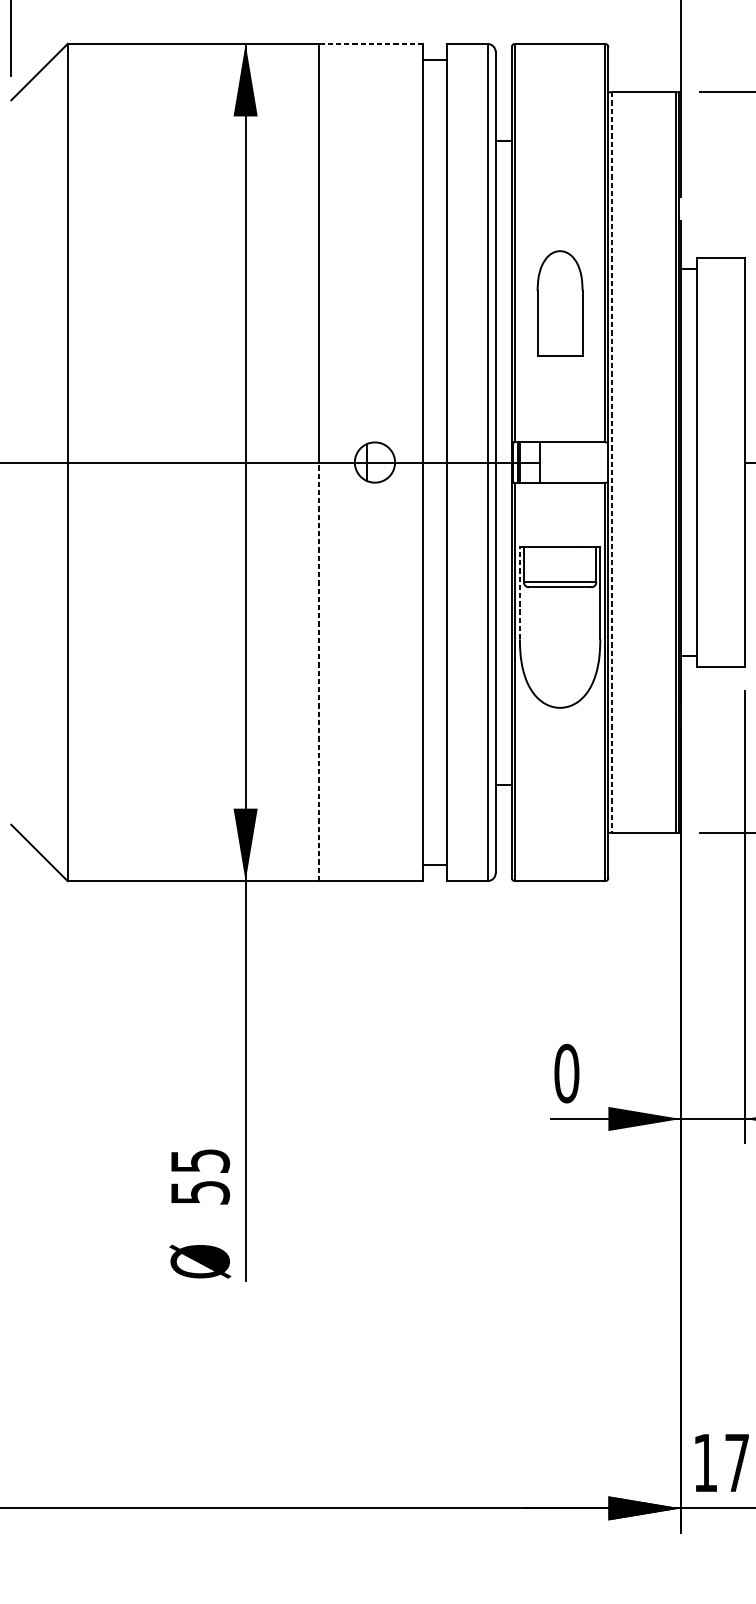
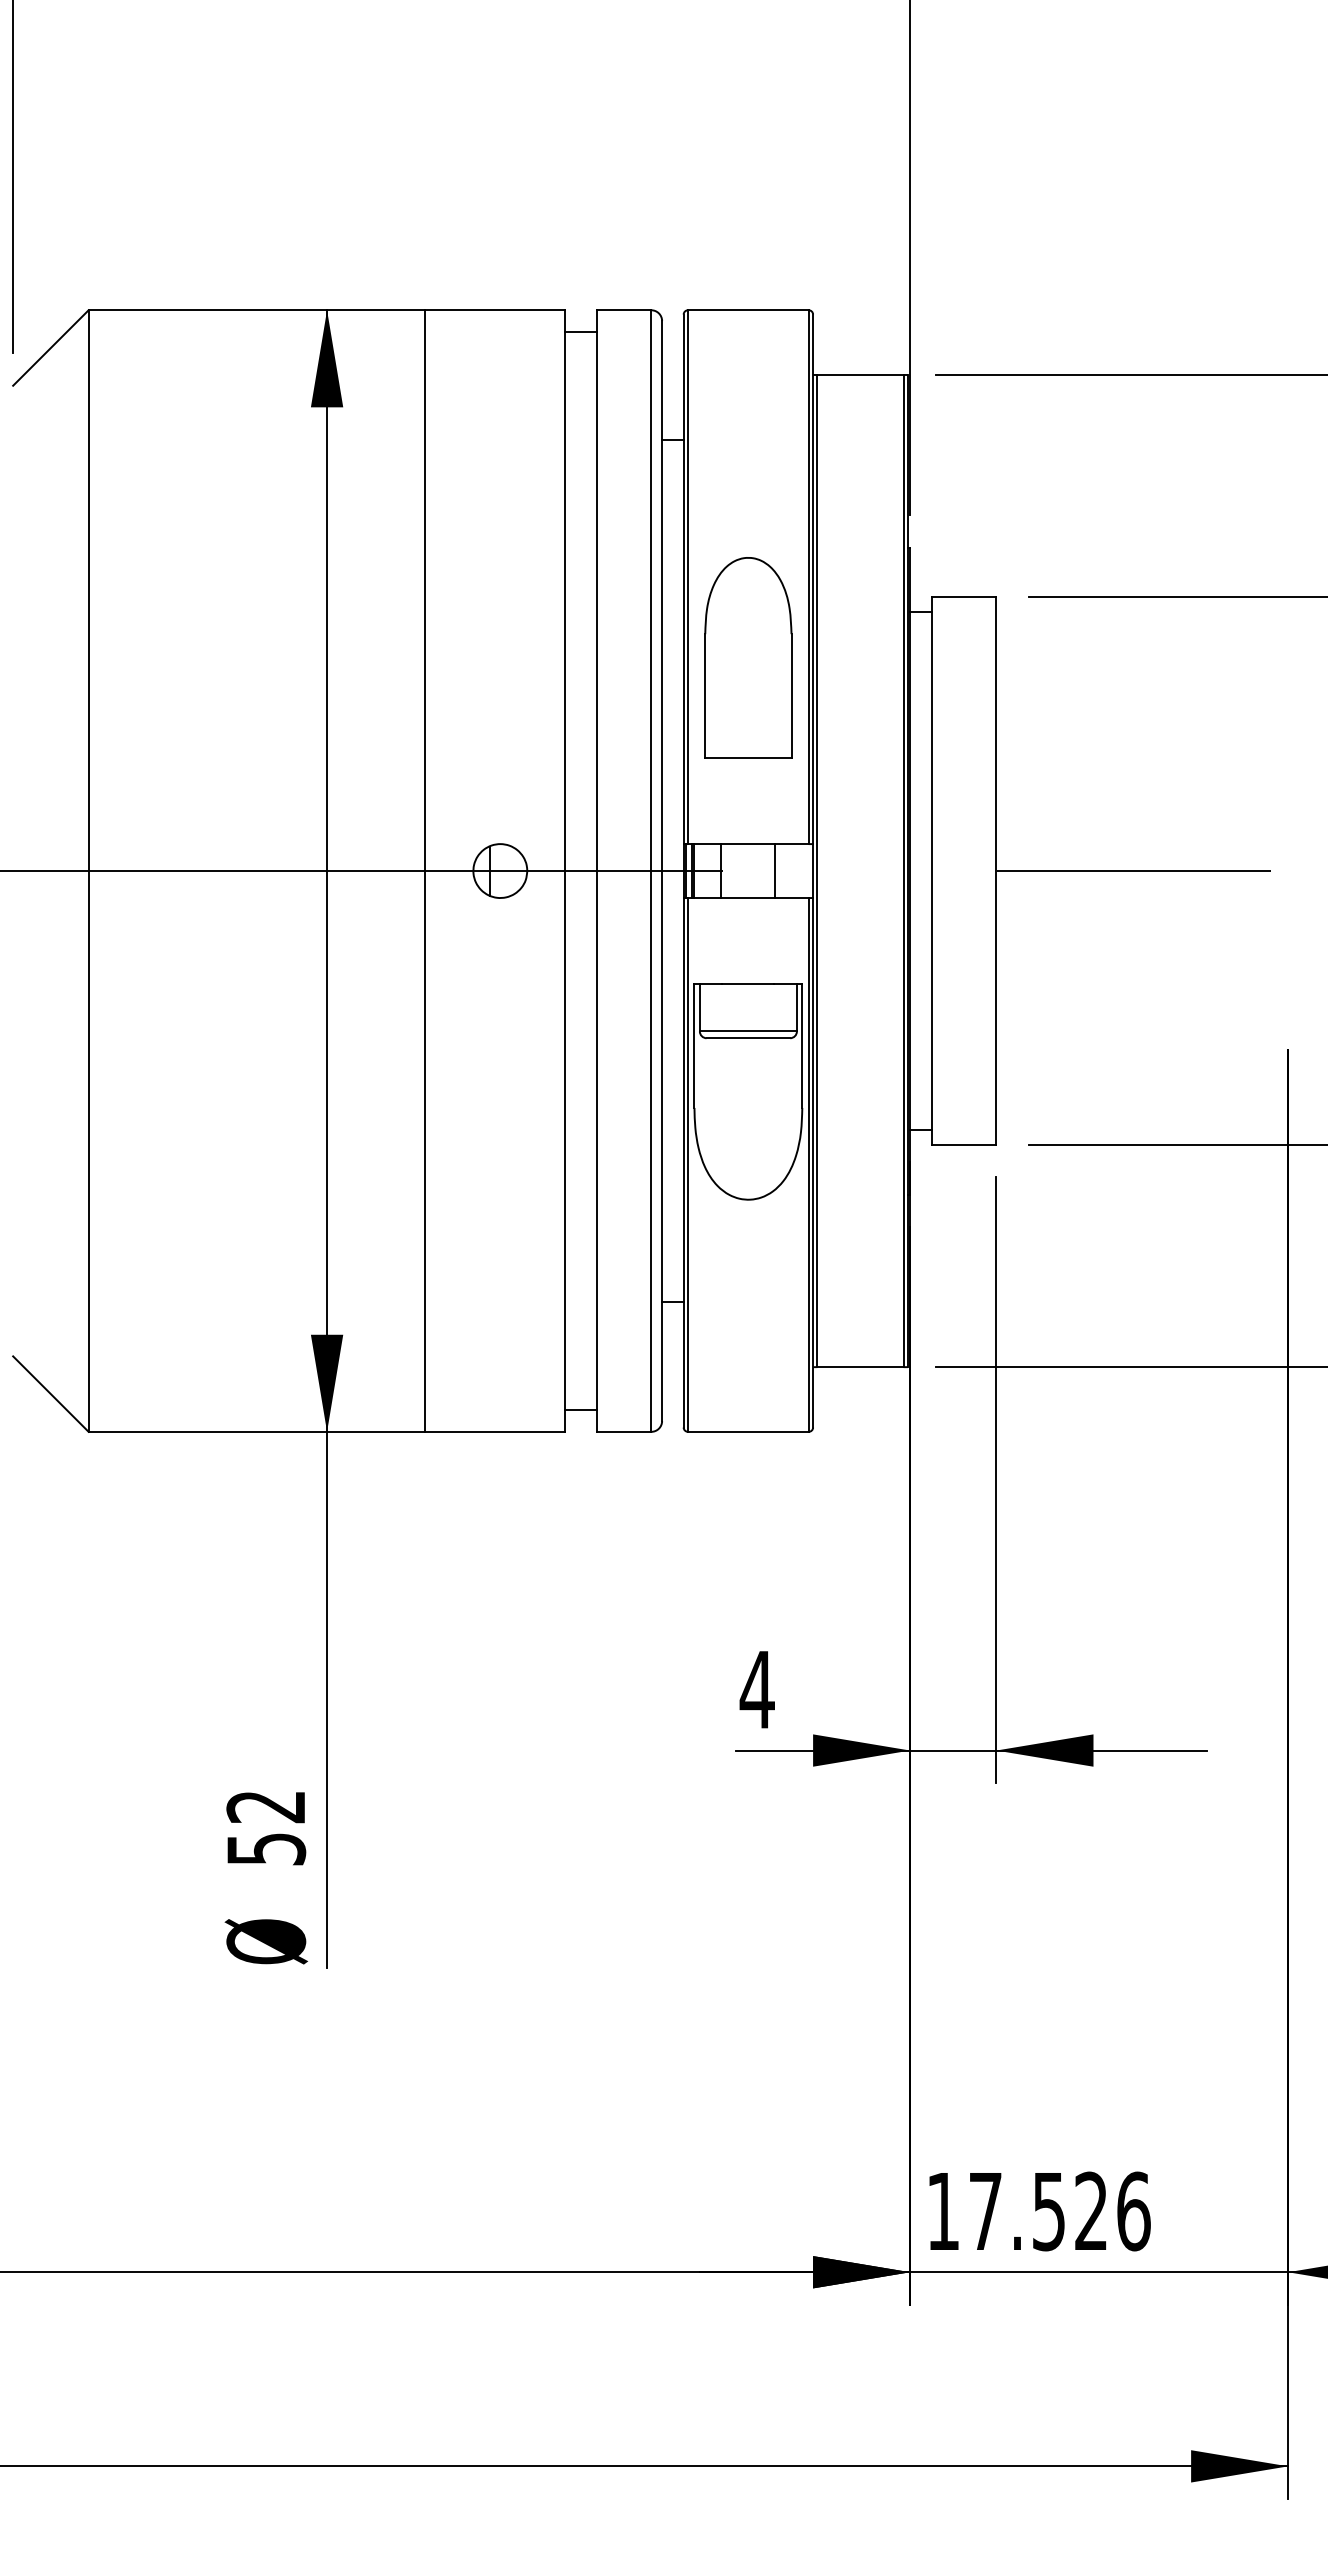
line: (370, 44) -> (494, 310), dashed -> solid
part: (560, 303) -> (748, 657), size x1.43
line: (580, 462) -> (775, 871), added
line: (611, 462) -> (817, 871), dashed -> solid
line: (519, 593) -> (694, 1046), dashed -> solid
line: (318, 671) -> (424, 1150), dashed -> solid
text: (566, 1073) -> (756, 1689), 0 -> 4
text: (200, 1161) -> (266, 1807), 55 -> 52

